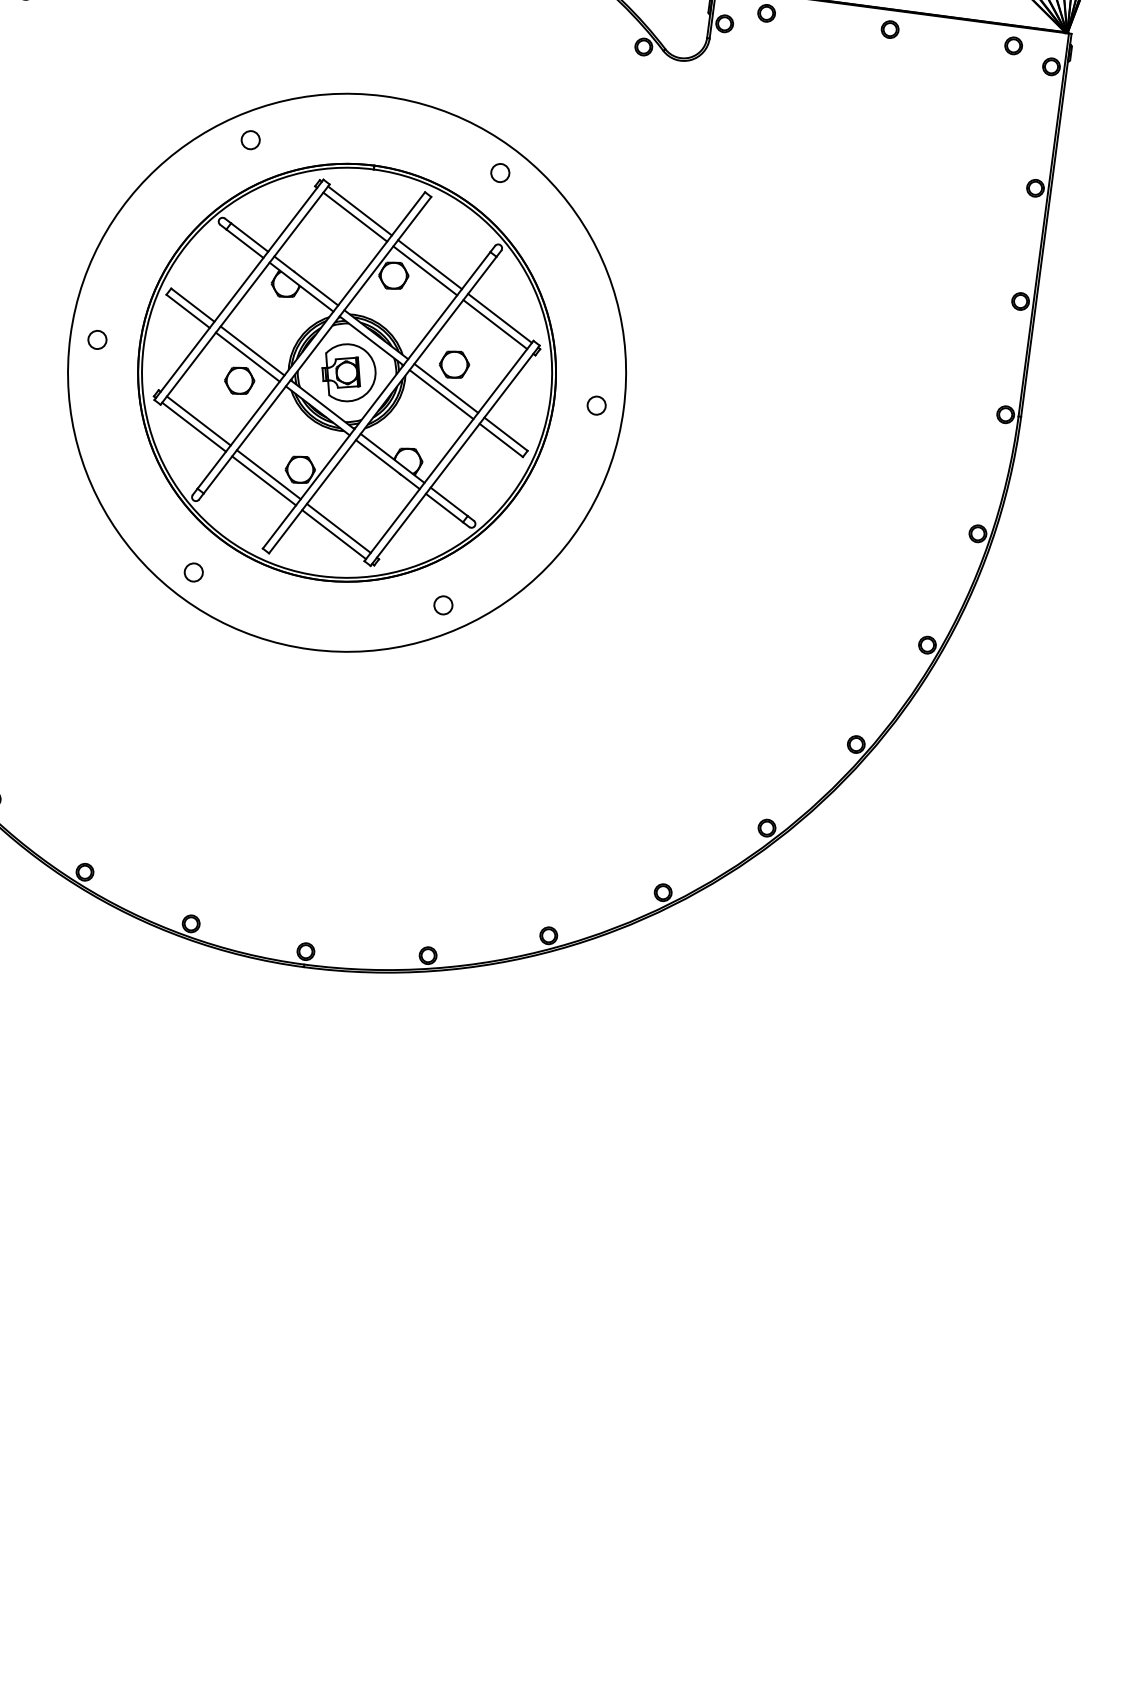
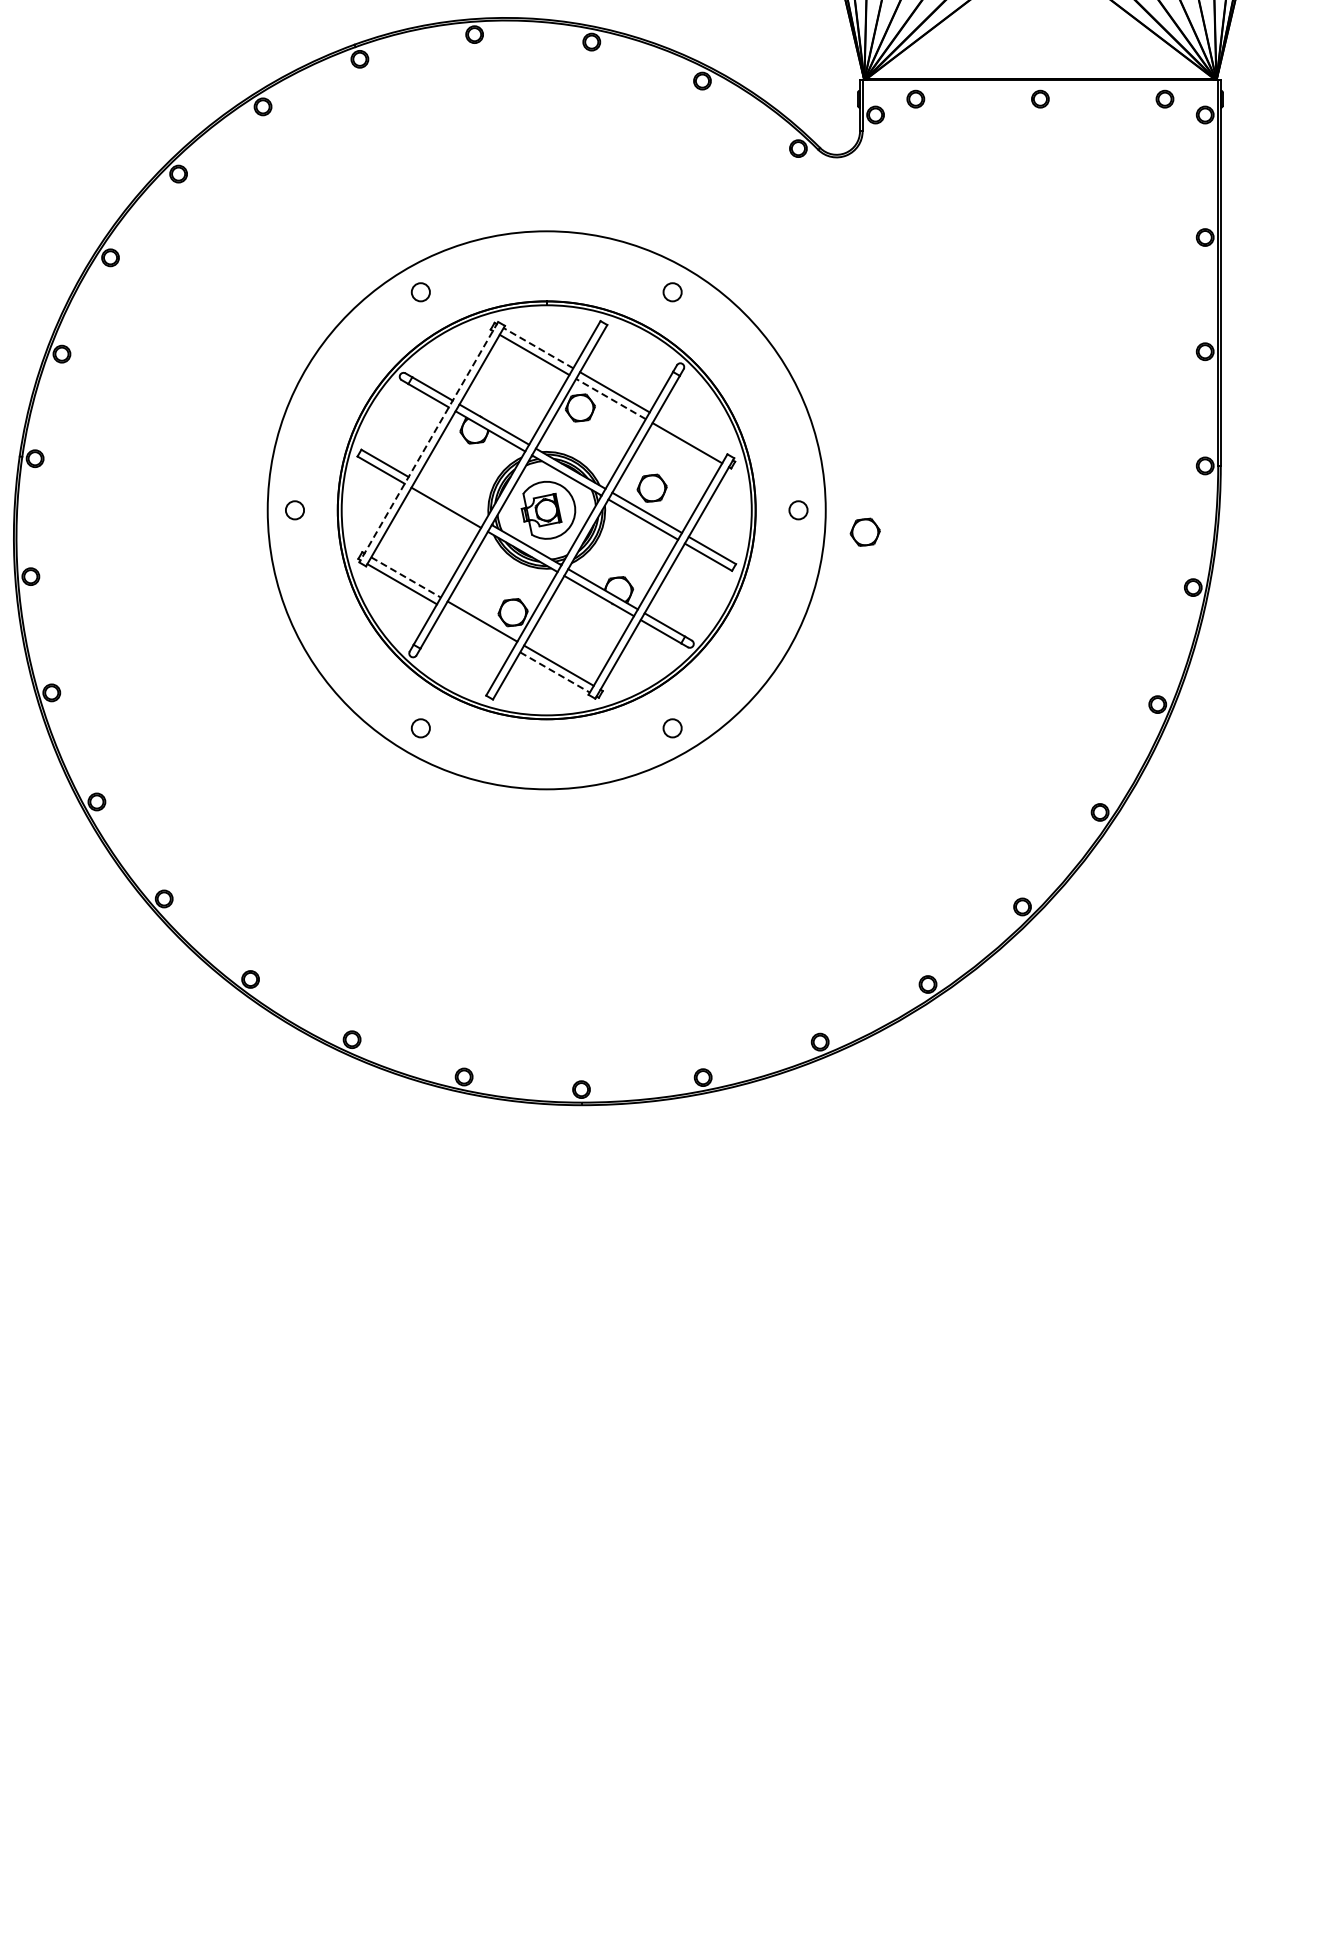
line: (360, 210) -> (538, 347), solid -> dashed
line: (424, 270) -> (610, 398), solid -> dashed
line: (238, 290) -> (428, 442), solid -> dashed
line: (500, 318) -> (691, 436), removed
line: (252, 350) -> (450, 500), removed
part: (238, 379) -> (864, 531), moved
line: (199, 421) -> (406, 577), solid -> dashed
line: (263, 481) -> (478, 628), removed
line: (334, 534) -> (555, 672), solid -> dashed

